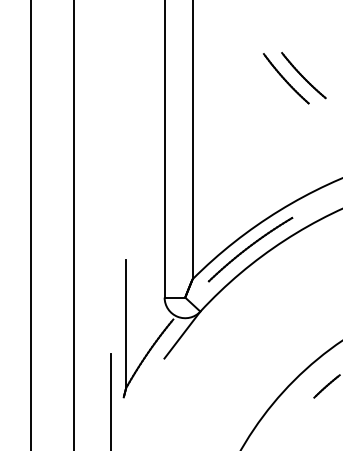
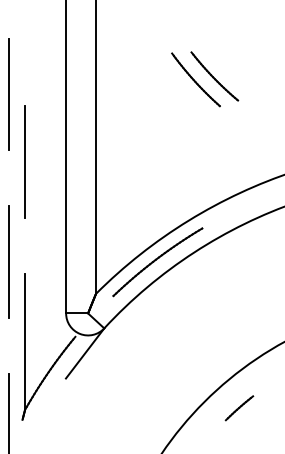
line: (111, 92) -> (9, 94), added
line: (126, 155) -> (25, 161), added
line: (111, 249) -> (9, 262), added

